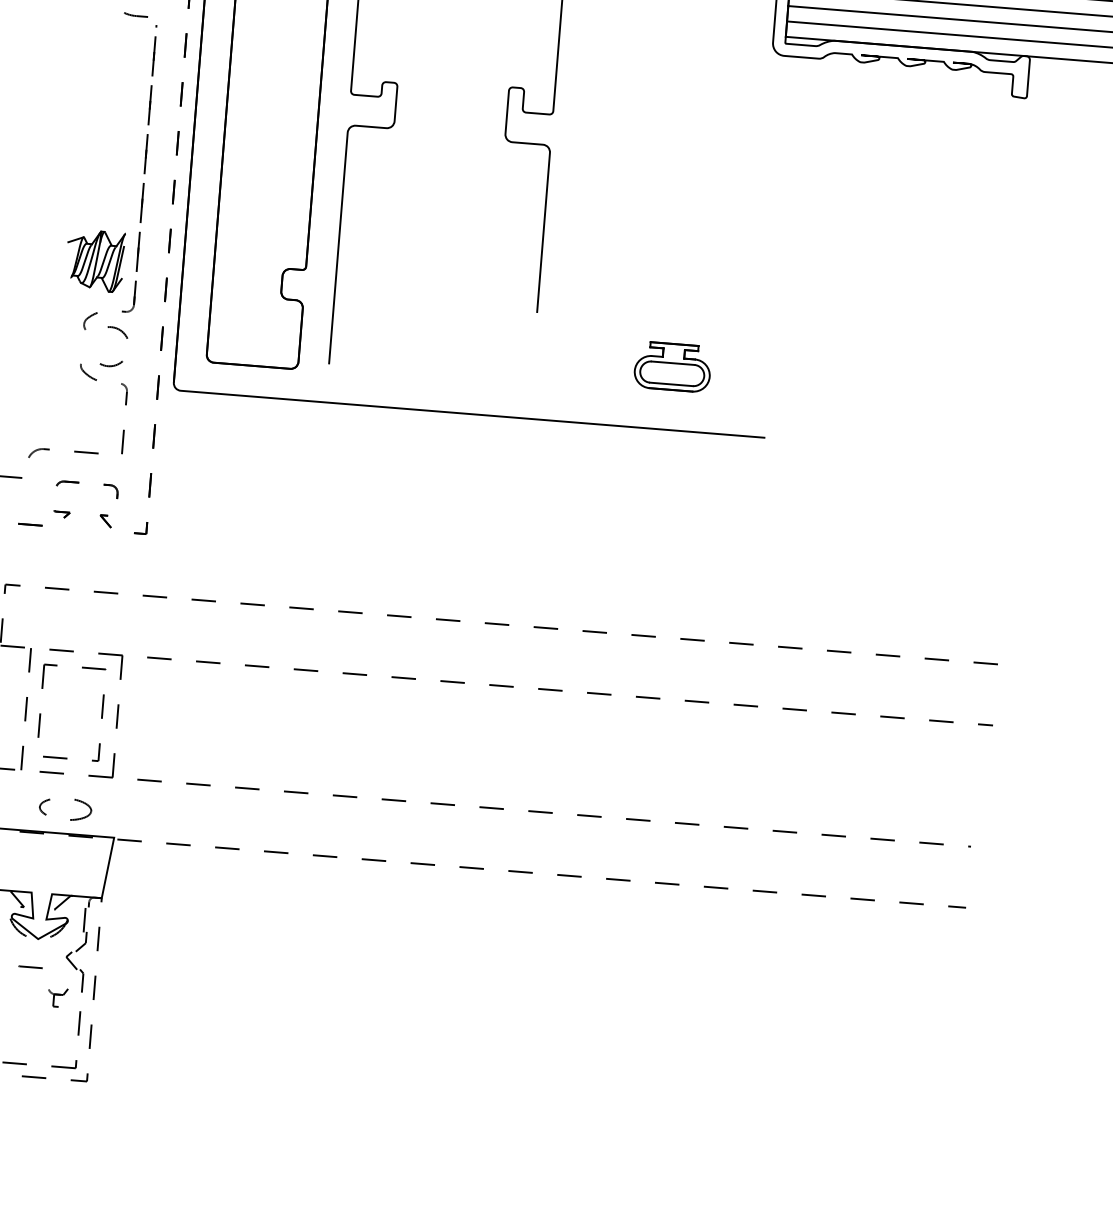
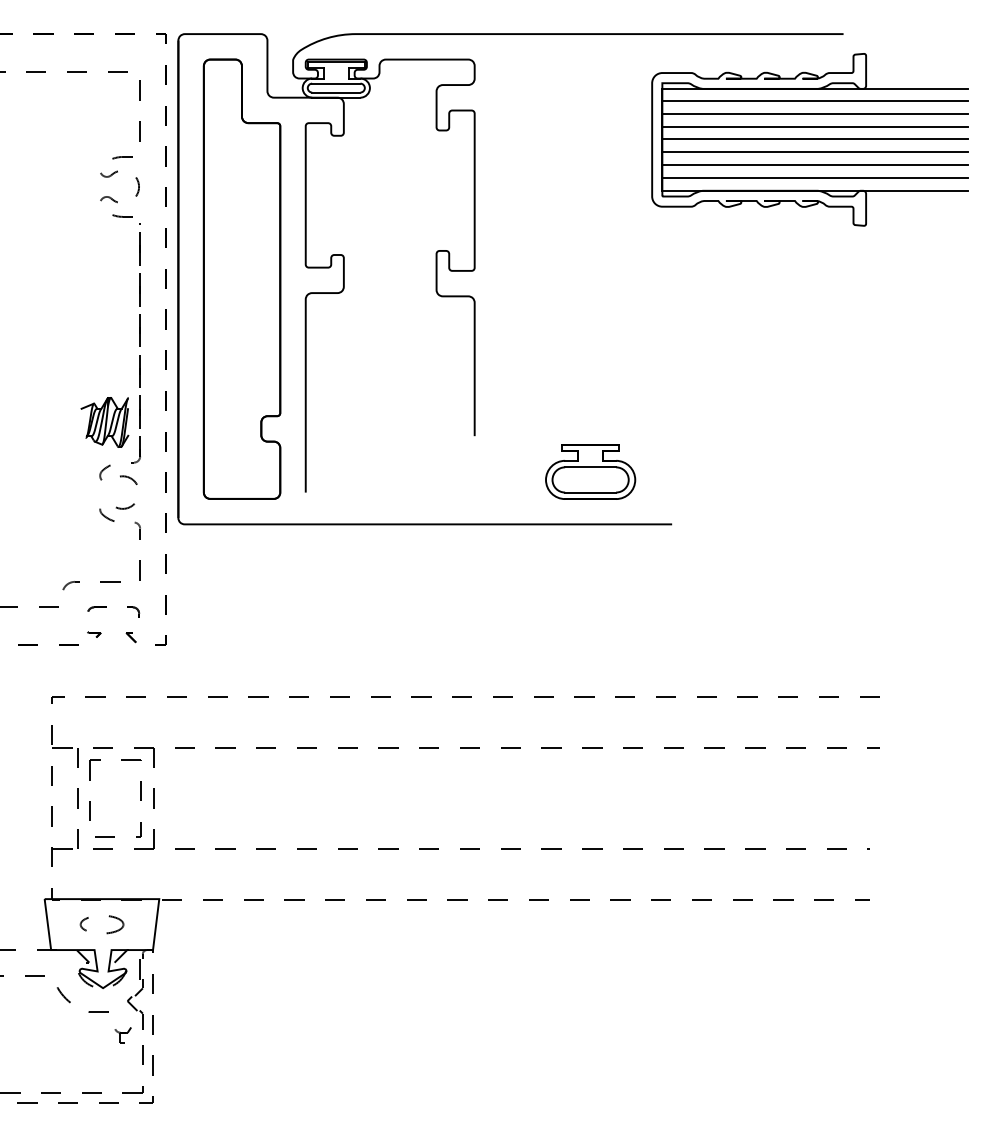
part: (672, 366) -> (590, 471), size x1.43
part: (70, 818) -> (106, 932), moved

